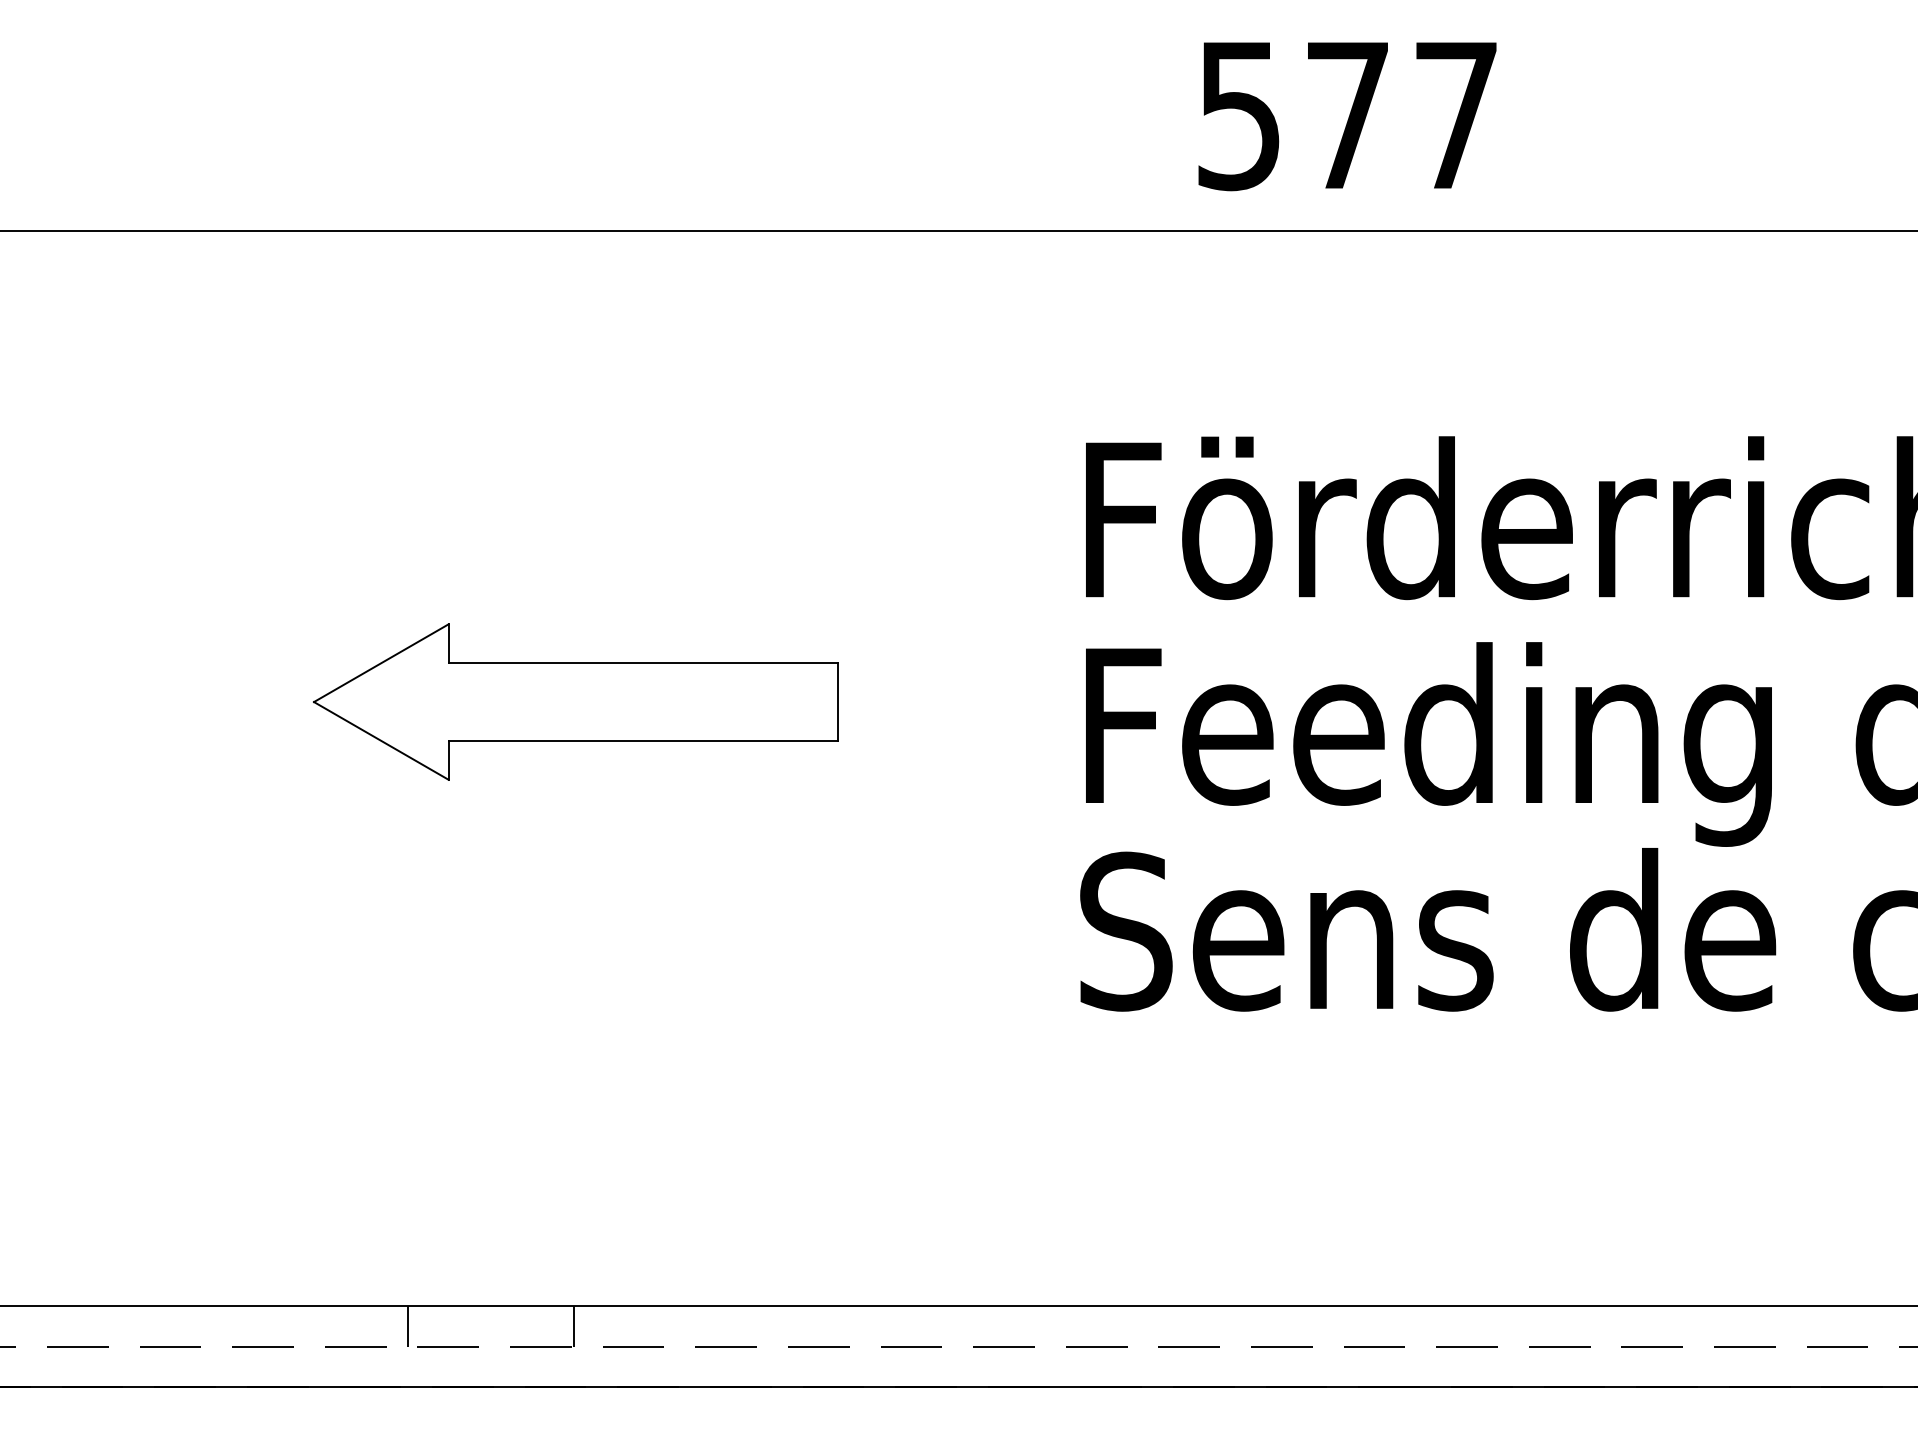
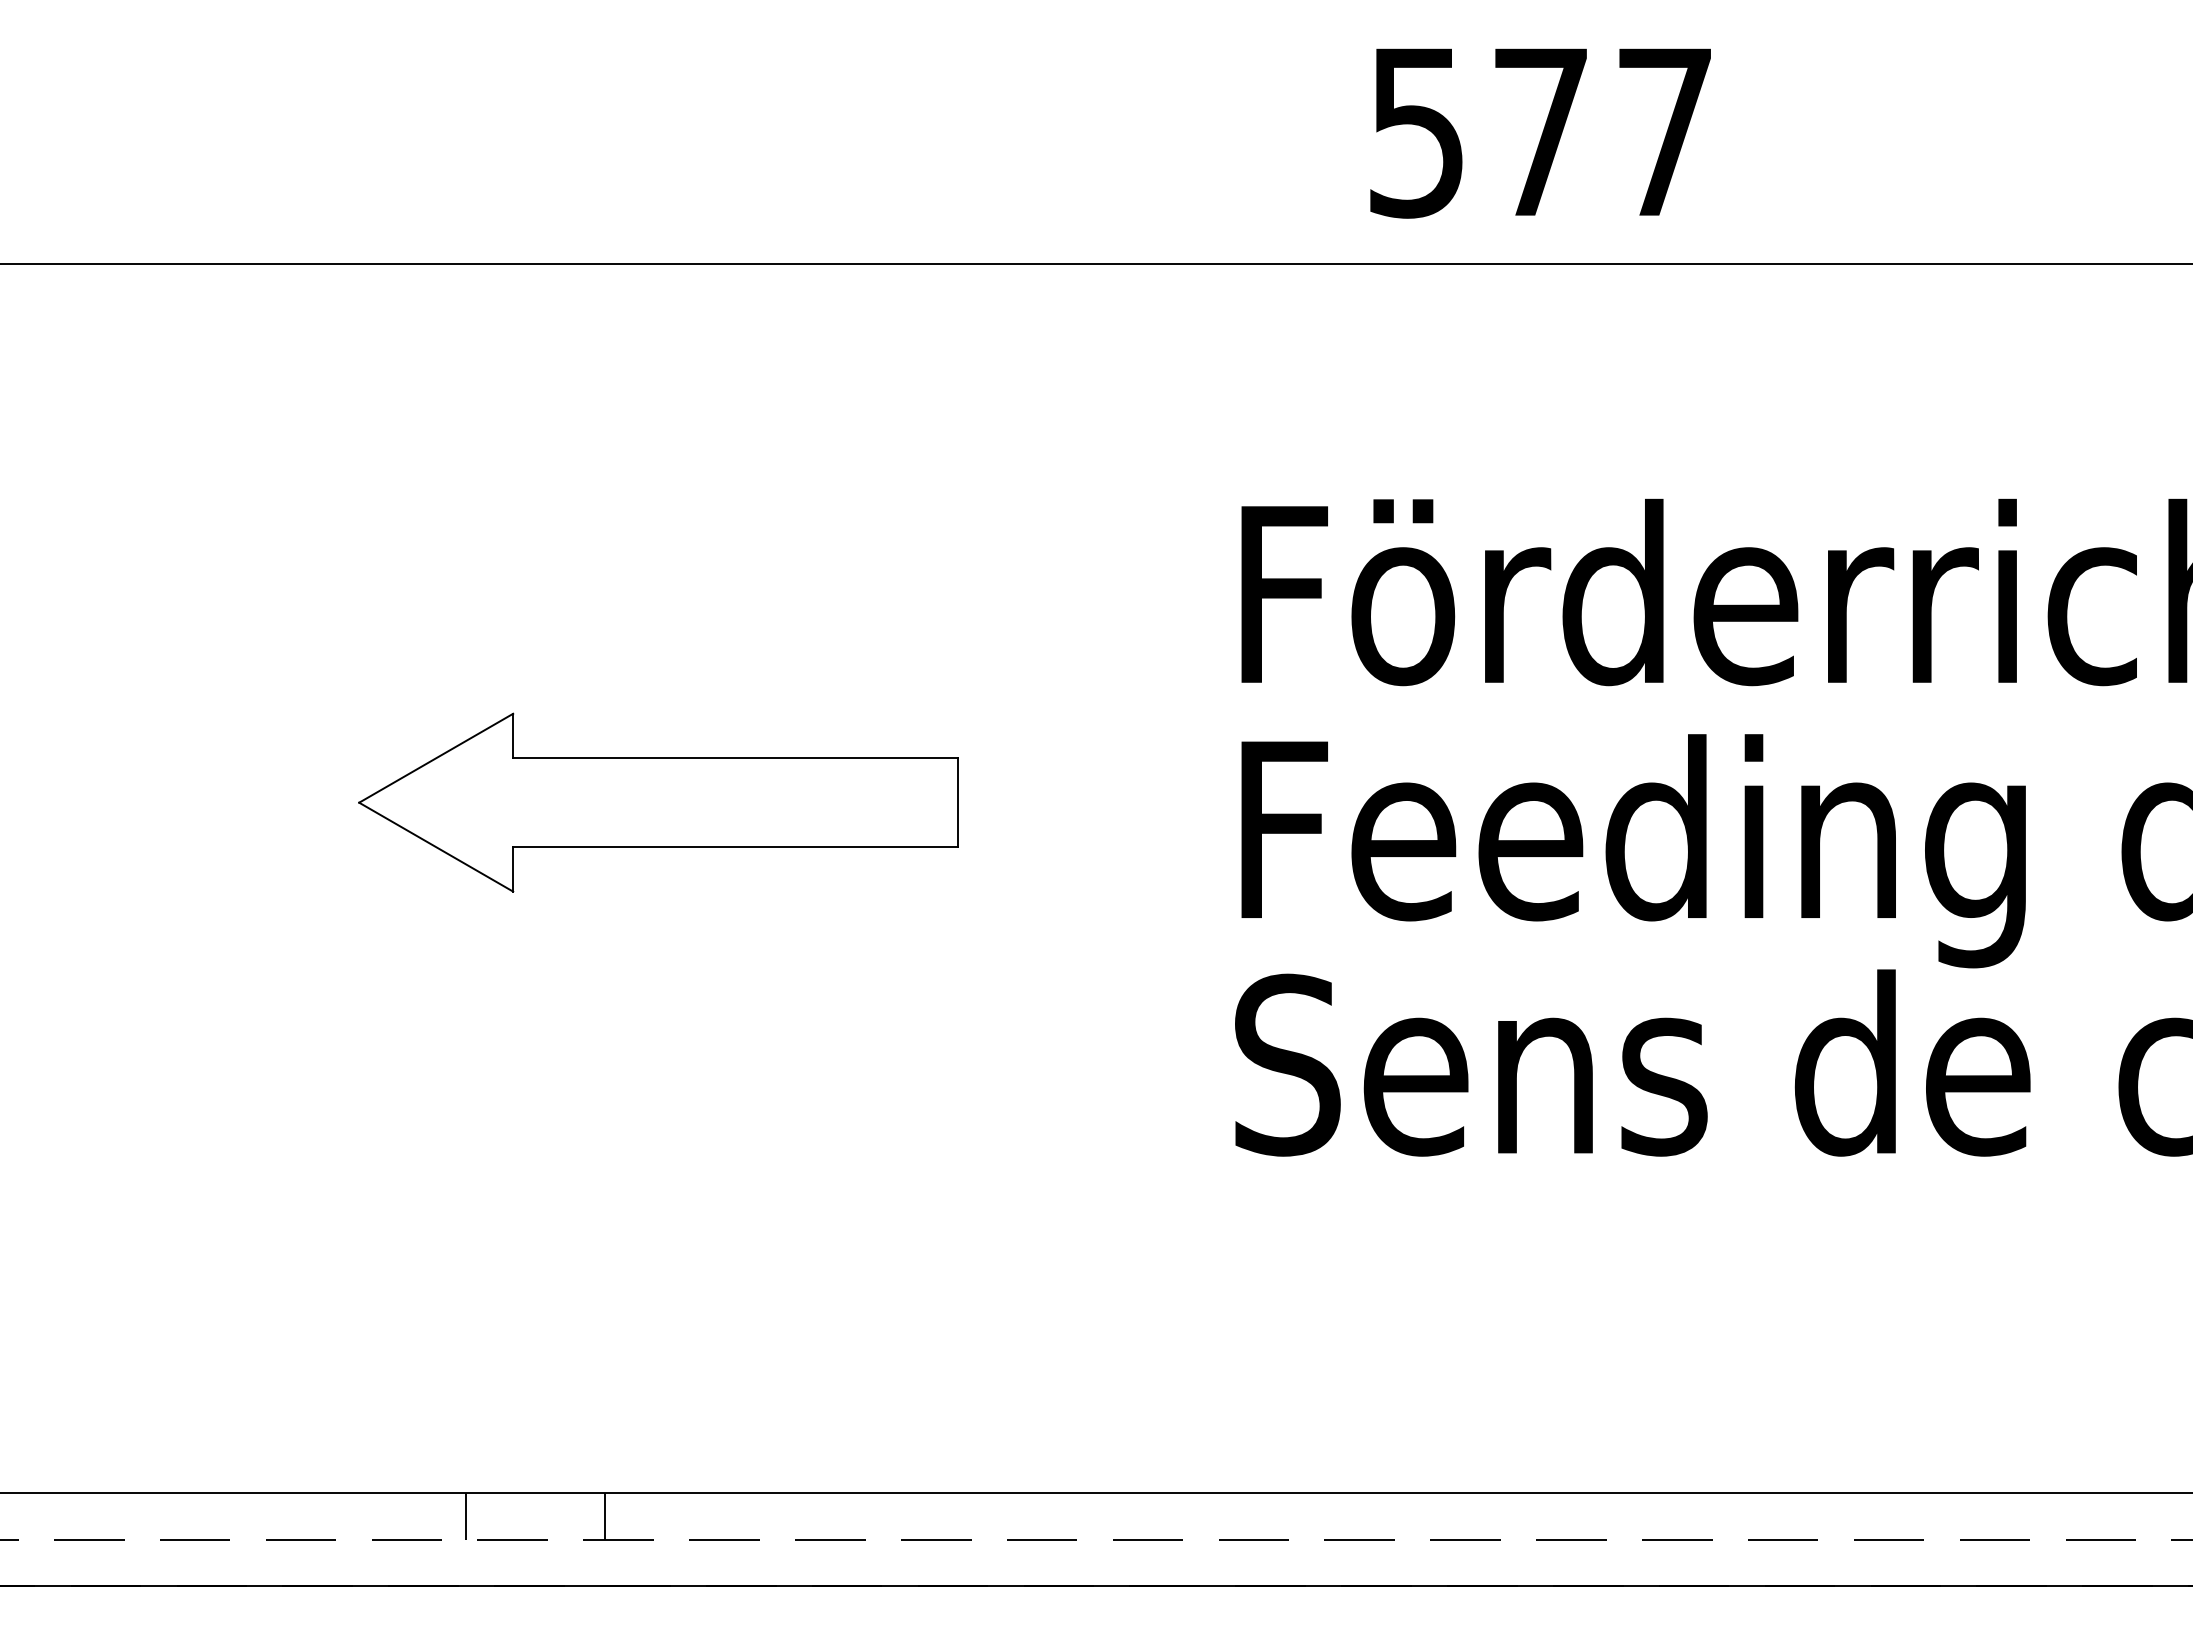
line: (574, 1326) -> (605, 1516), moved

